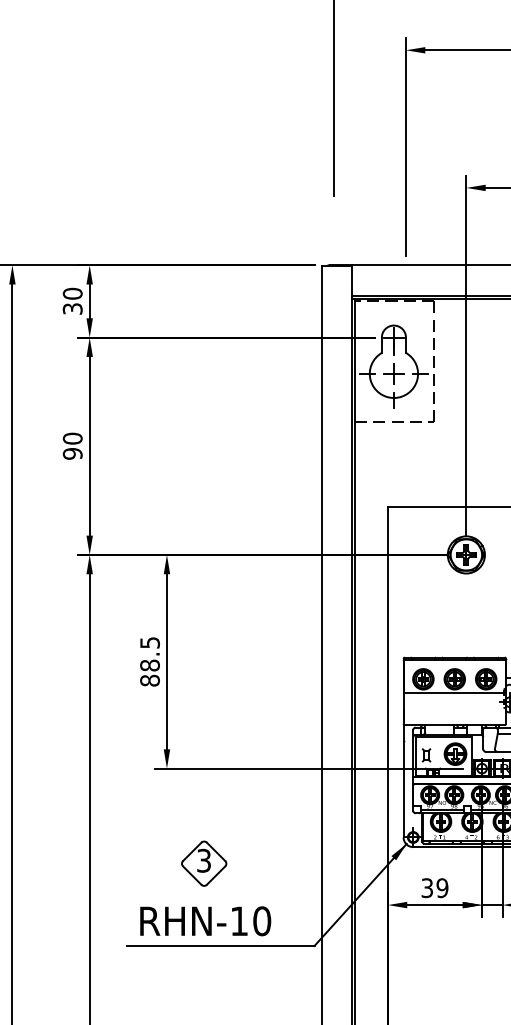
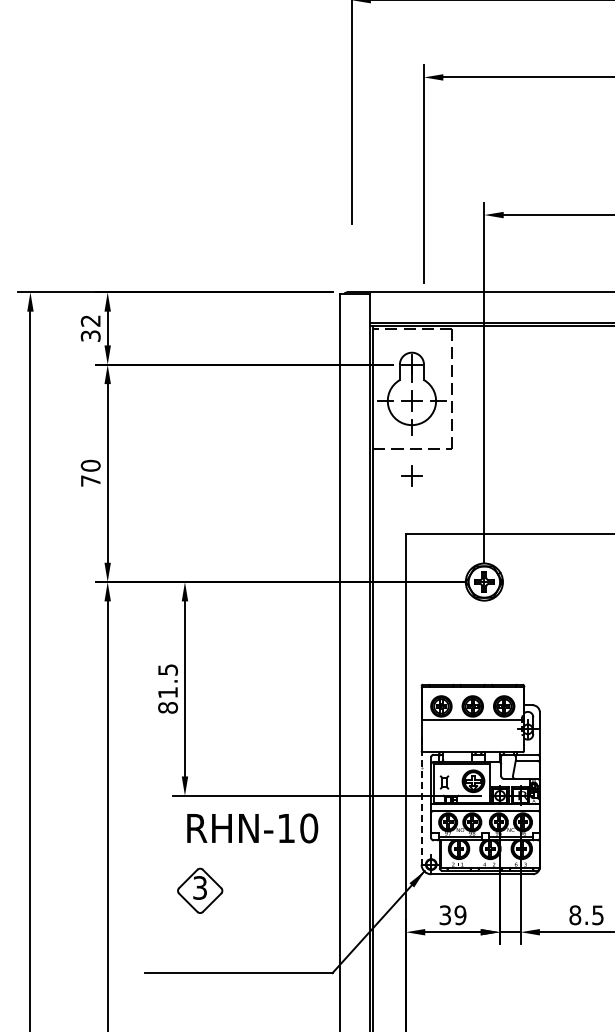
text: (72, 293) -> (90, 320), 30 -> 32
part: (393, 448) -> (411, 475), added
text: (72, 453) -> (90, 480), 90 -> 70
text: (149, 665) -> (167, 692), 88.5 -> 81.5
line: (403, 774) -> (421, 801), solid -> dashed
part: (204, 863) -> (200, 890), moved
text: (205, 921) -> (252, 828), moved

